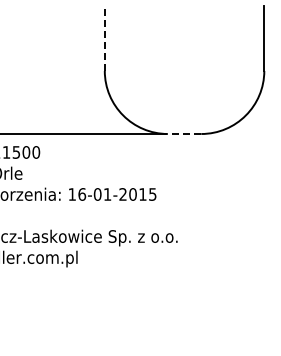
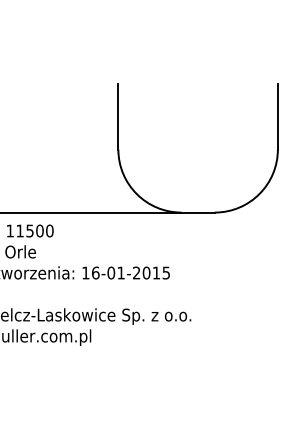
line: (104, 37) -> (118, 116), dashed -> solid
line: (184, 133) -> (198, 212), dashed -> solid

